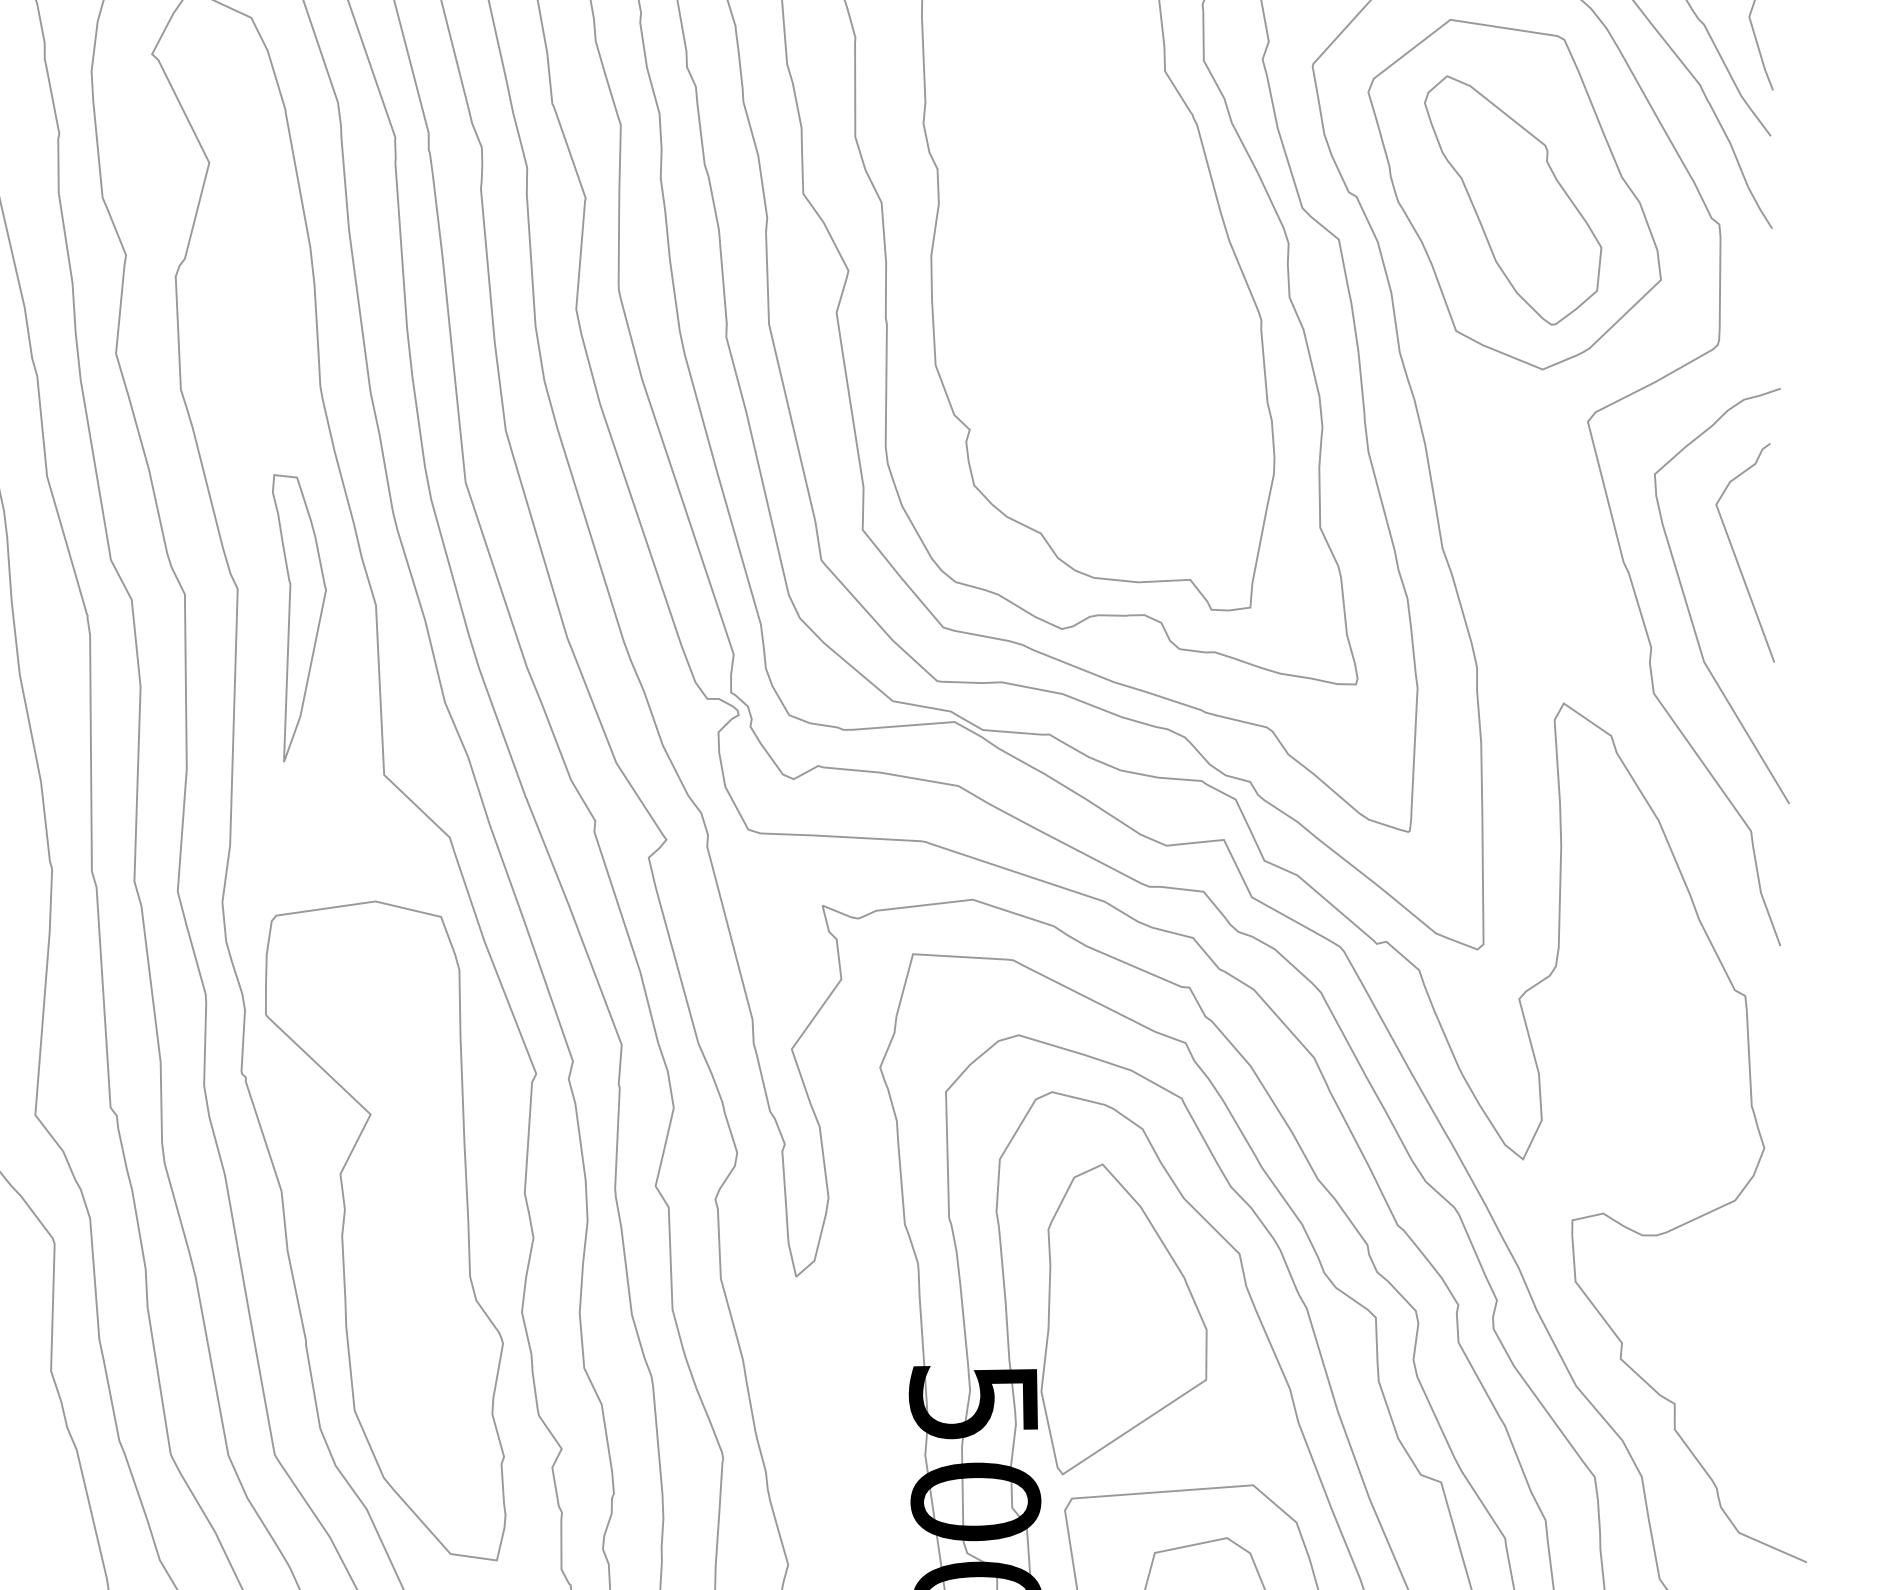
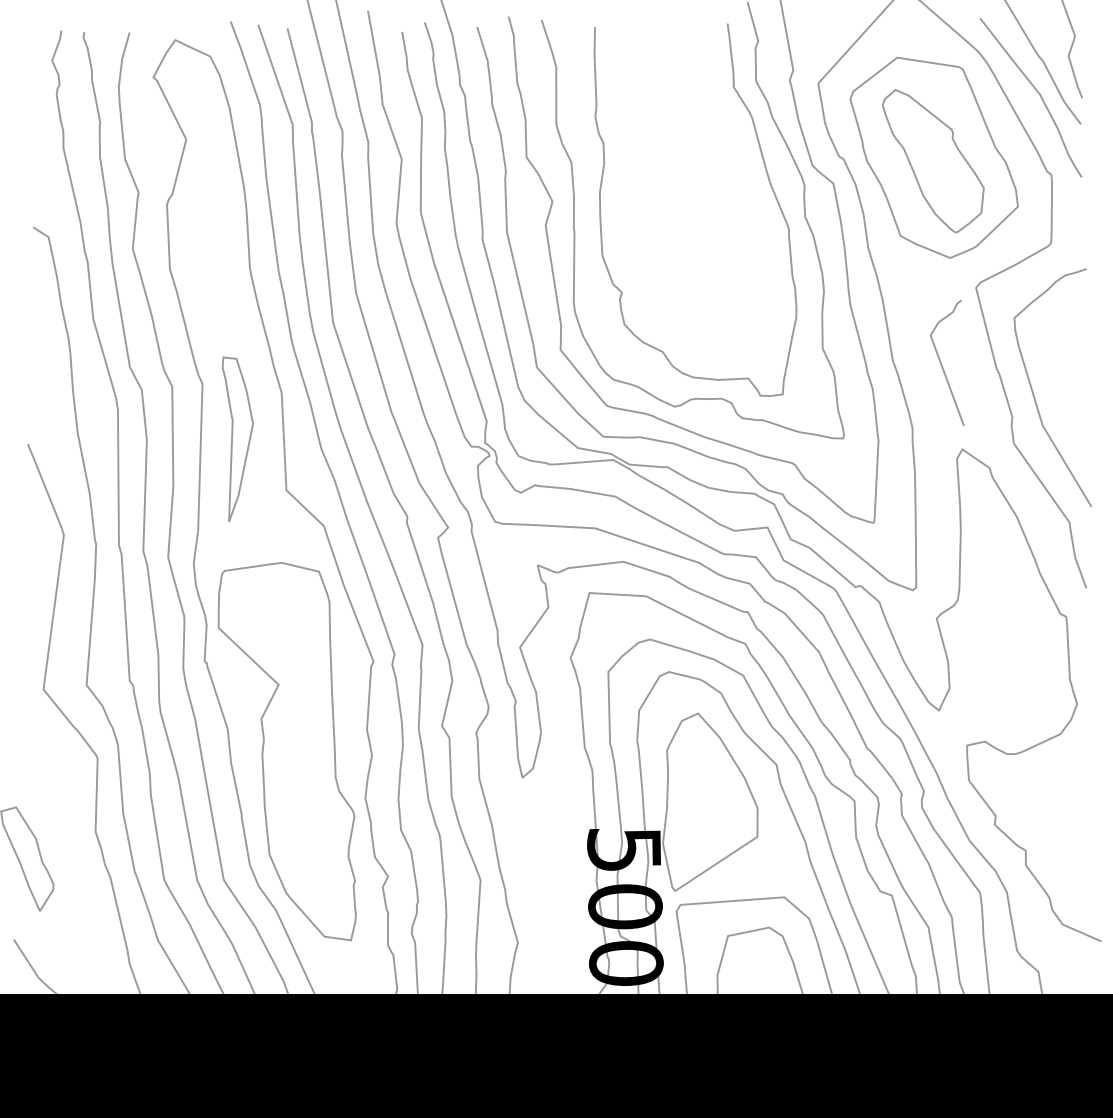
curve: (1736, 555) -> (942, 364), moved
part: (298, 616) -> (237, 438), moved

